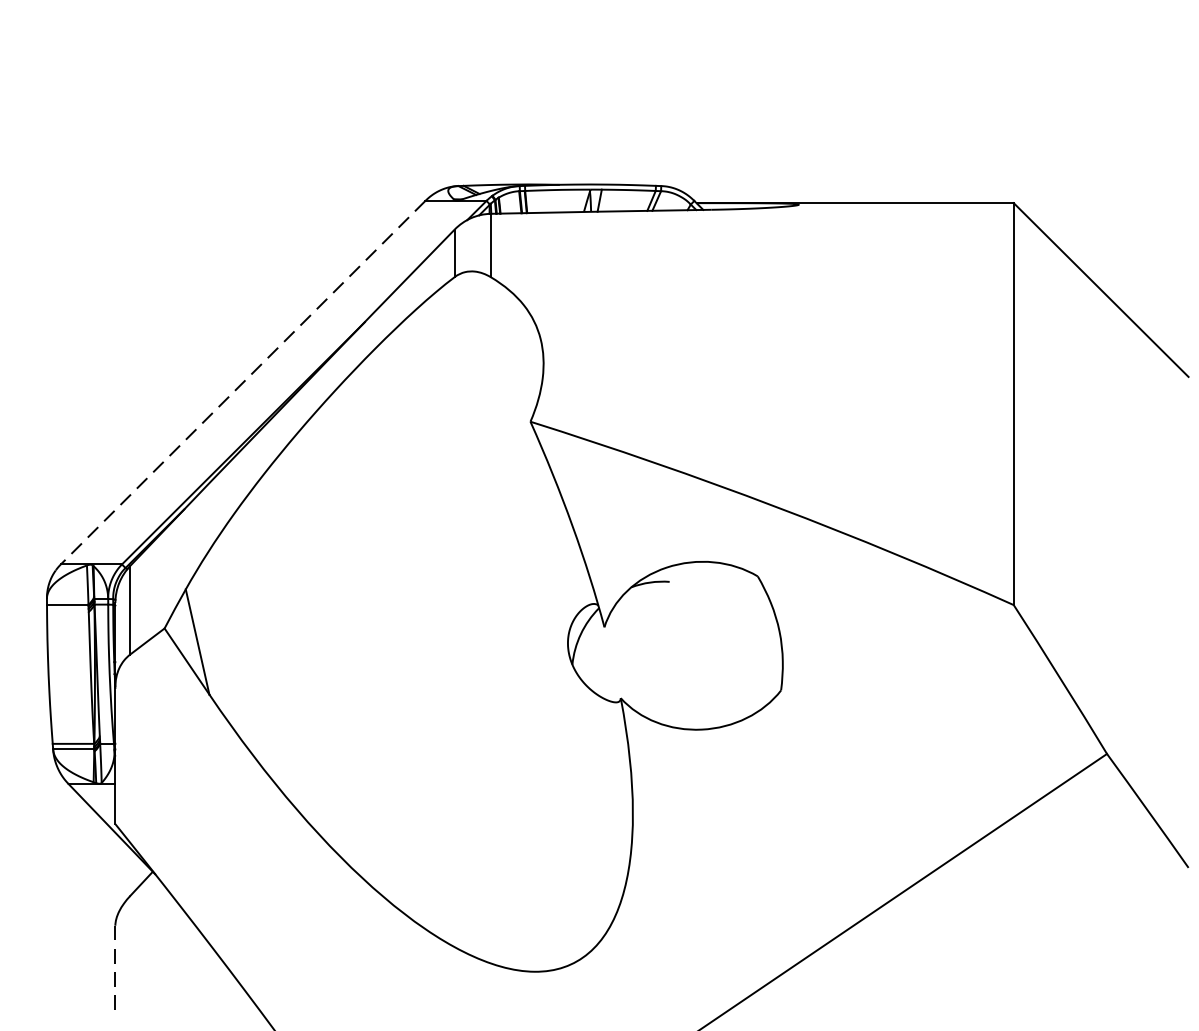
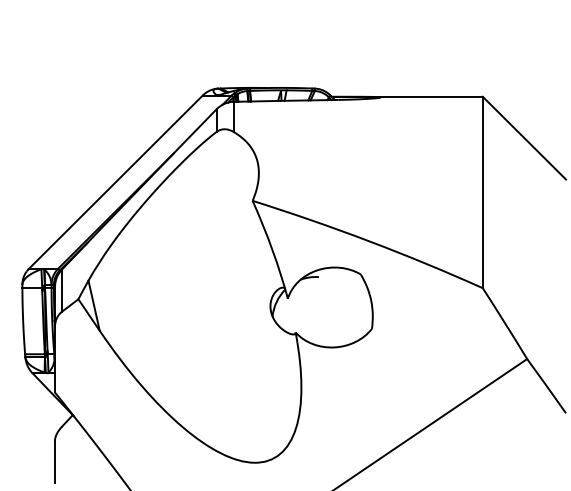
line: (242, 383) -> (115, 182), dashed -> solid
line: (114, 971) -> (54, 462), dashed -> solid

